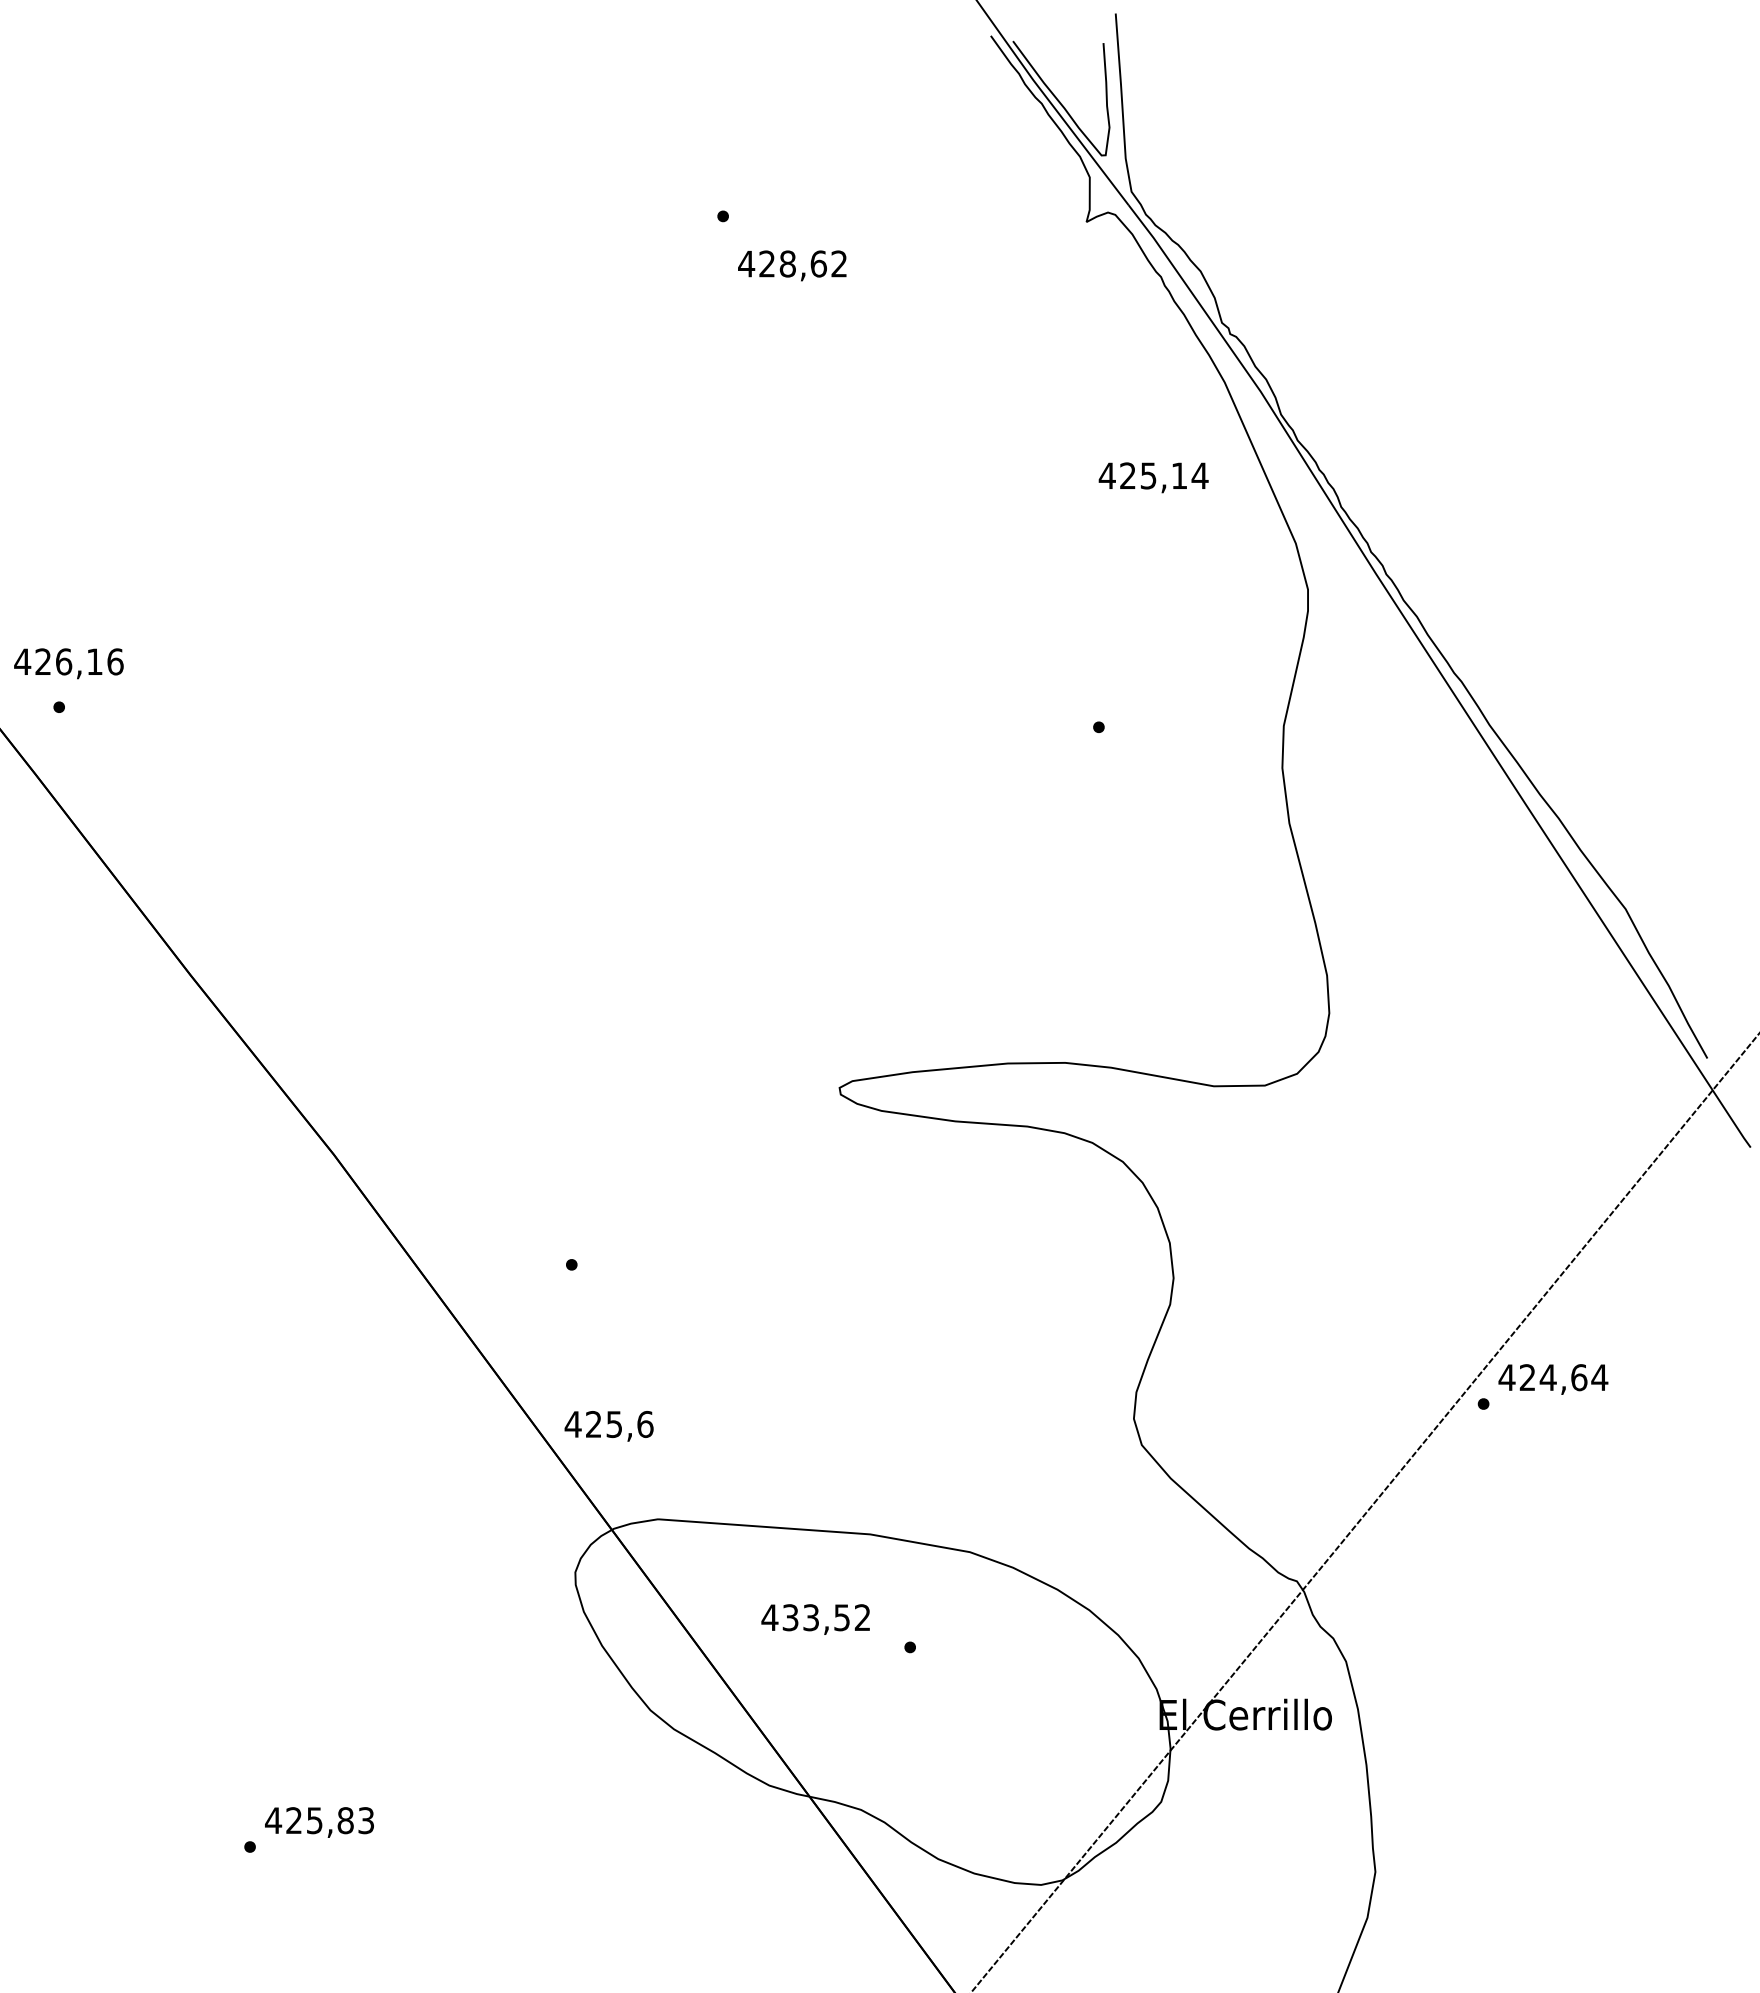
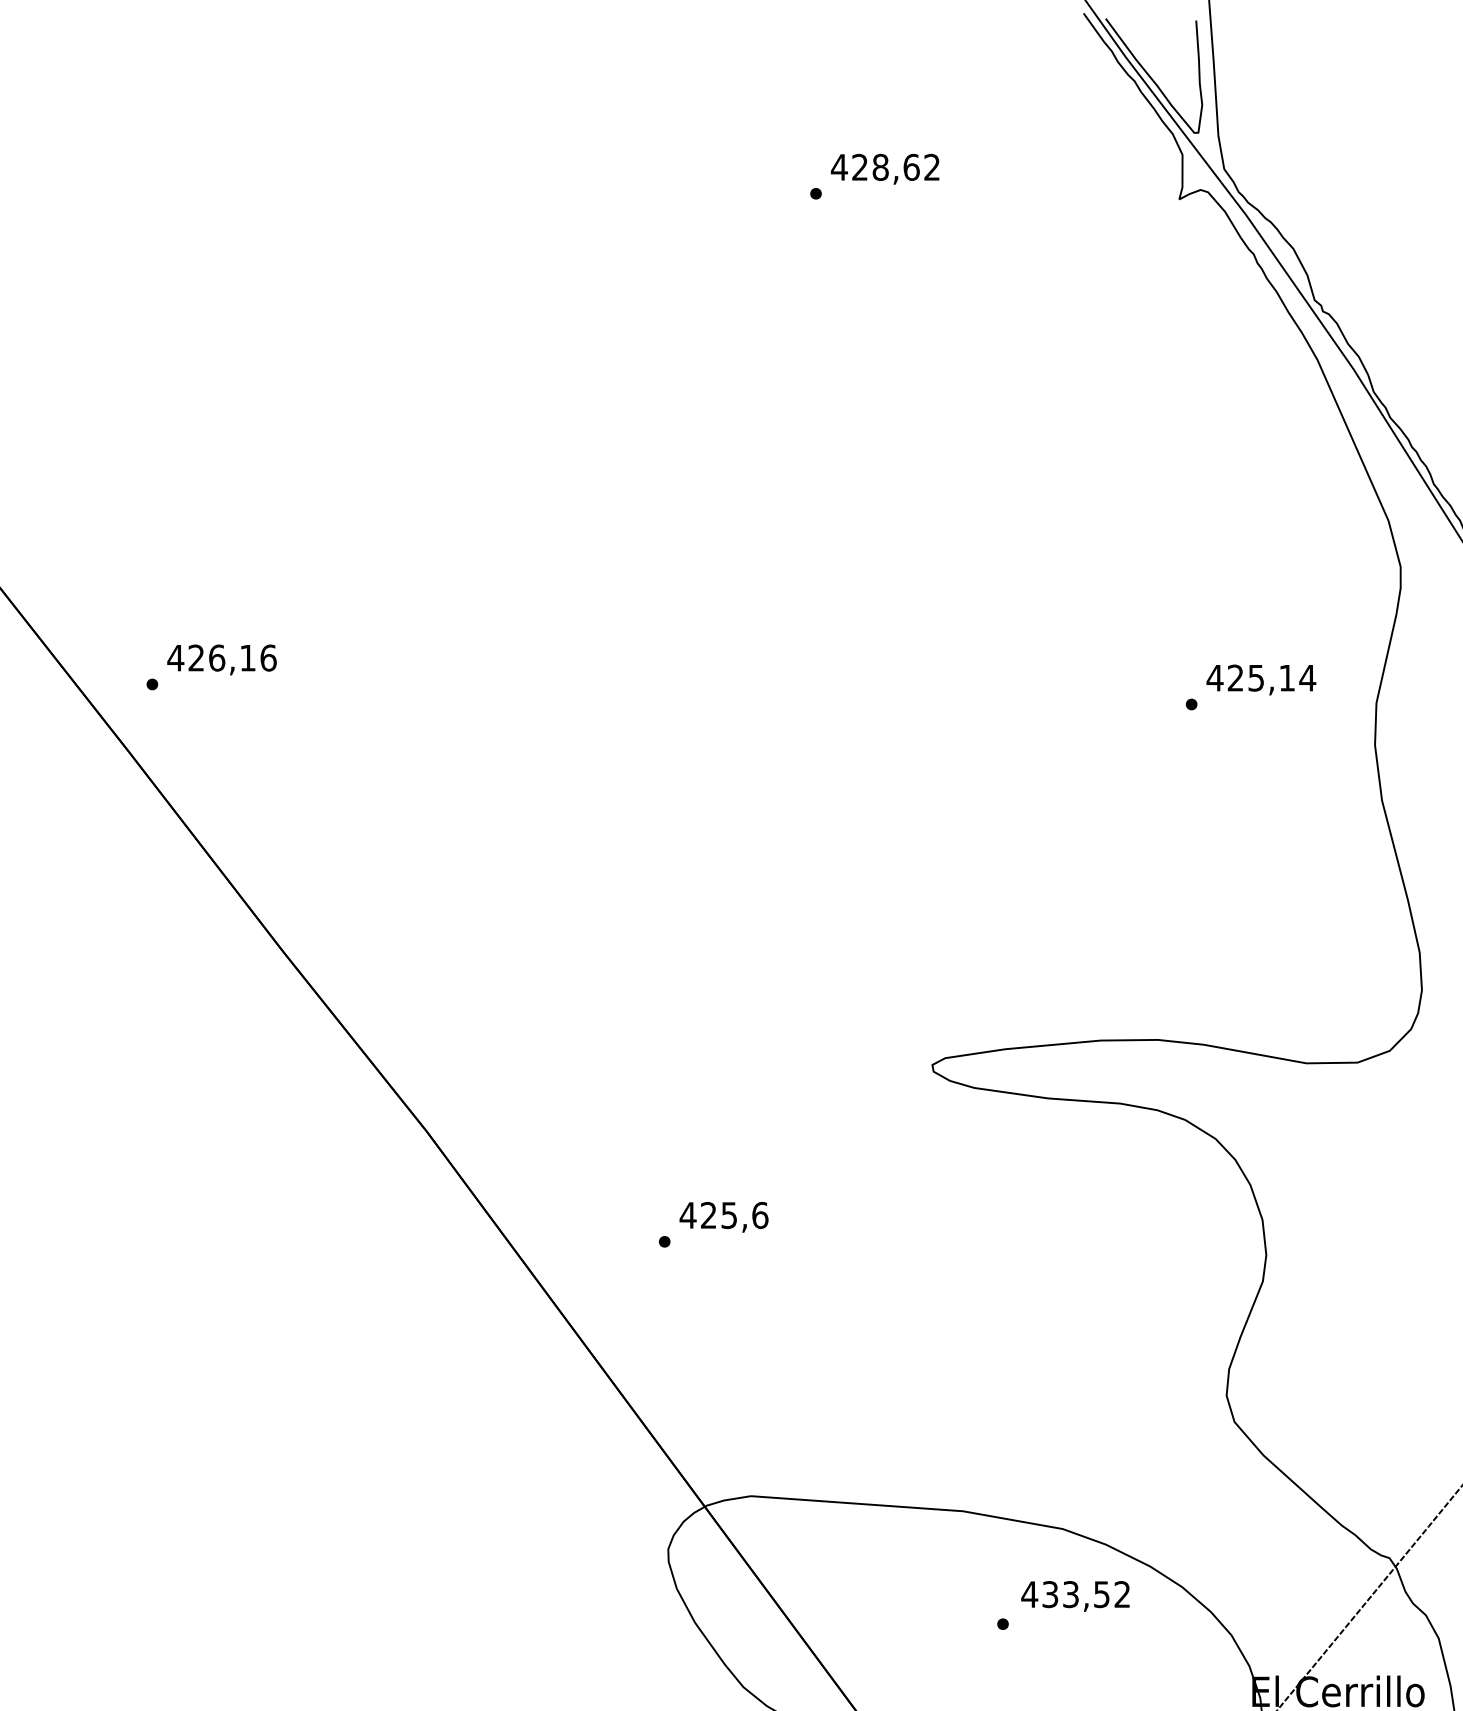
text: (792, 265) -> (885, 168), moved
text: (1153, 477) -> (1261, 679), moved
text: (68, 663) -> (221, 659), moved
text: (608, 1426) -> (723, 1217), moved
text: (815, 1619) -> (1075, 1596), moved

